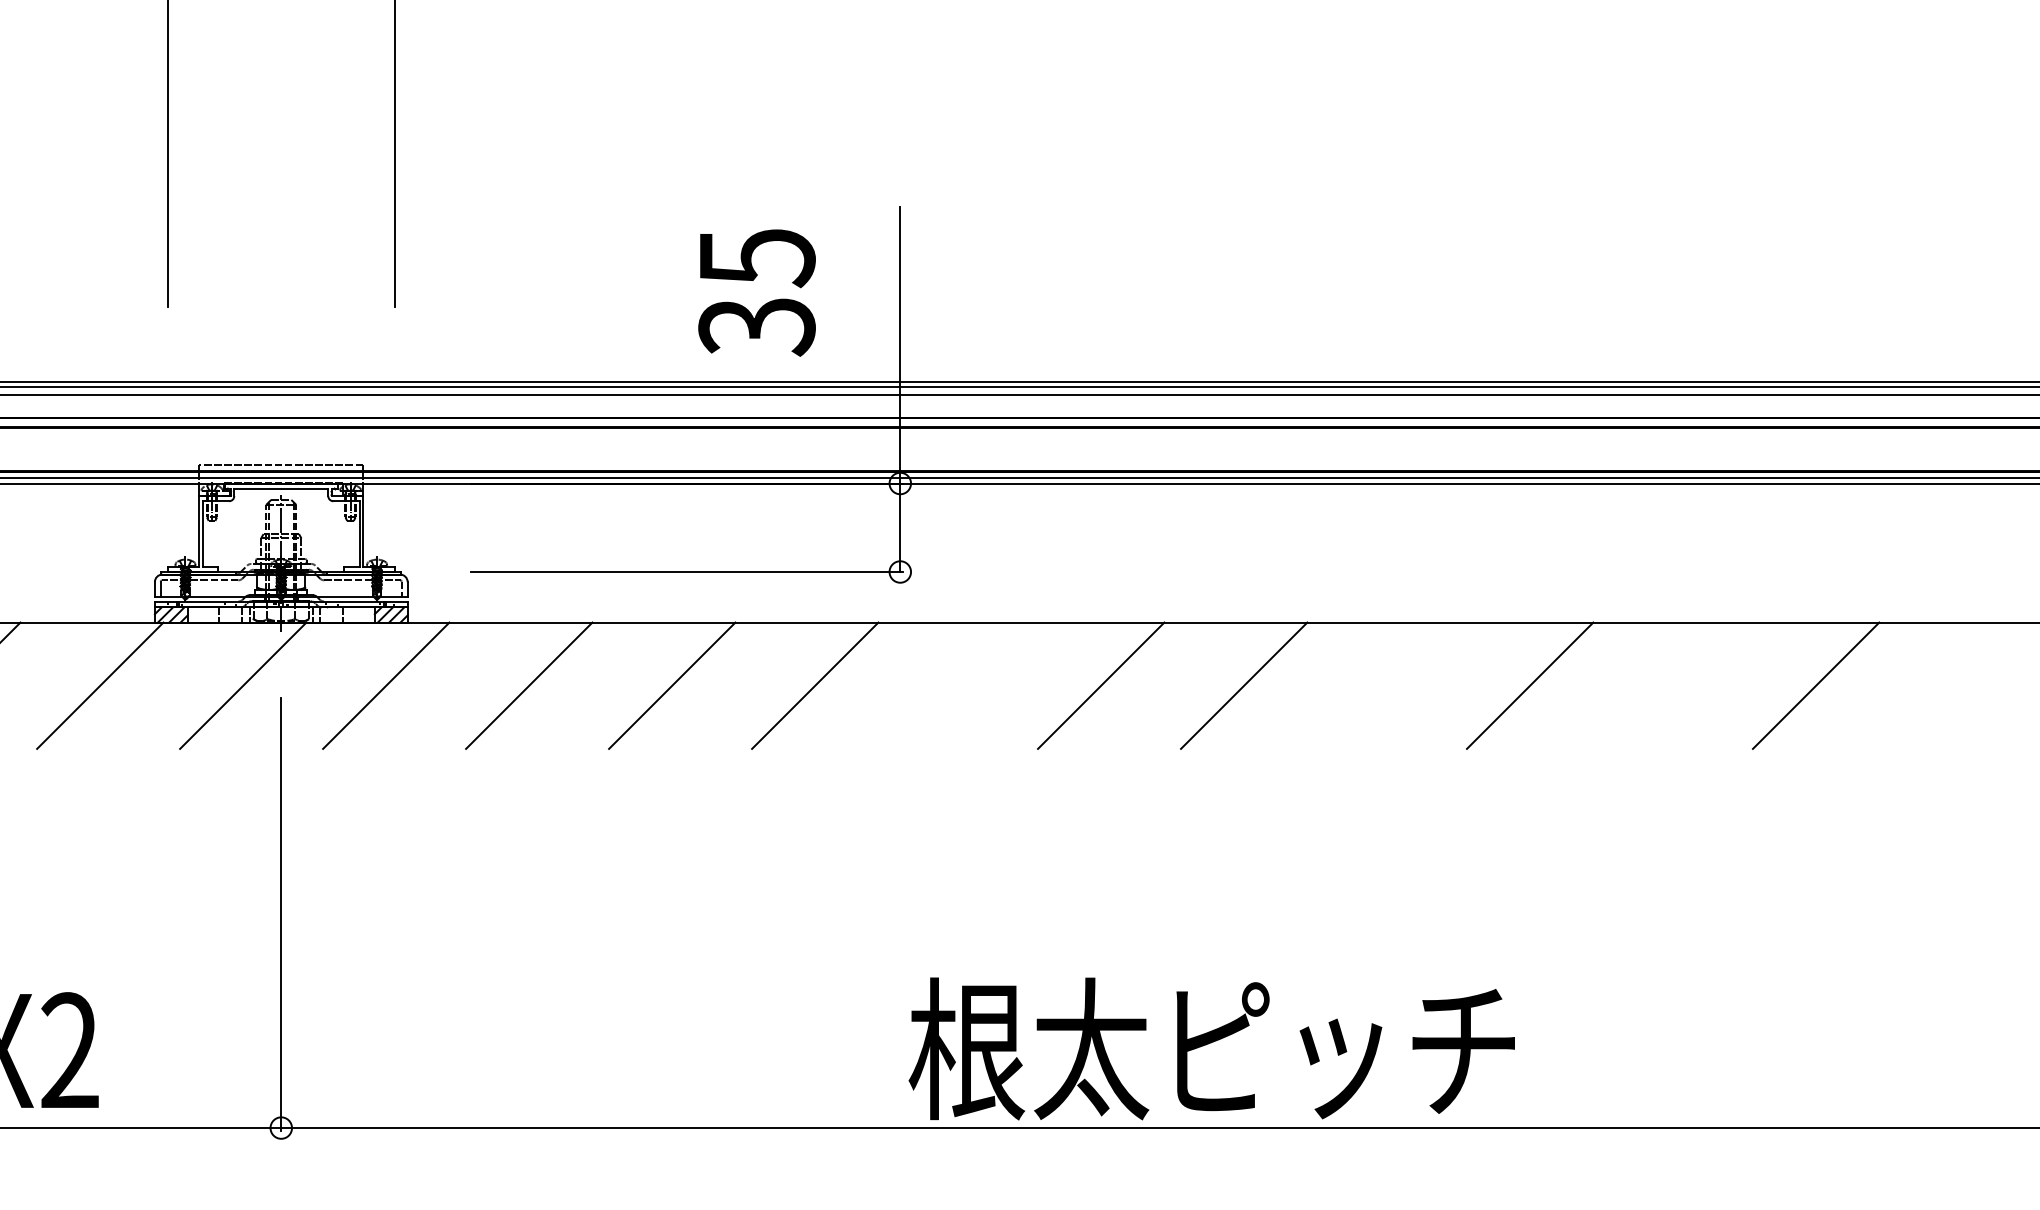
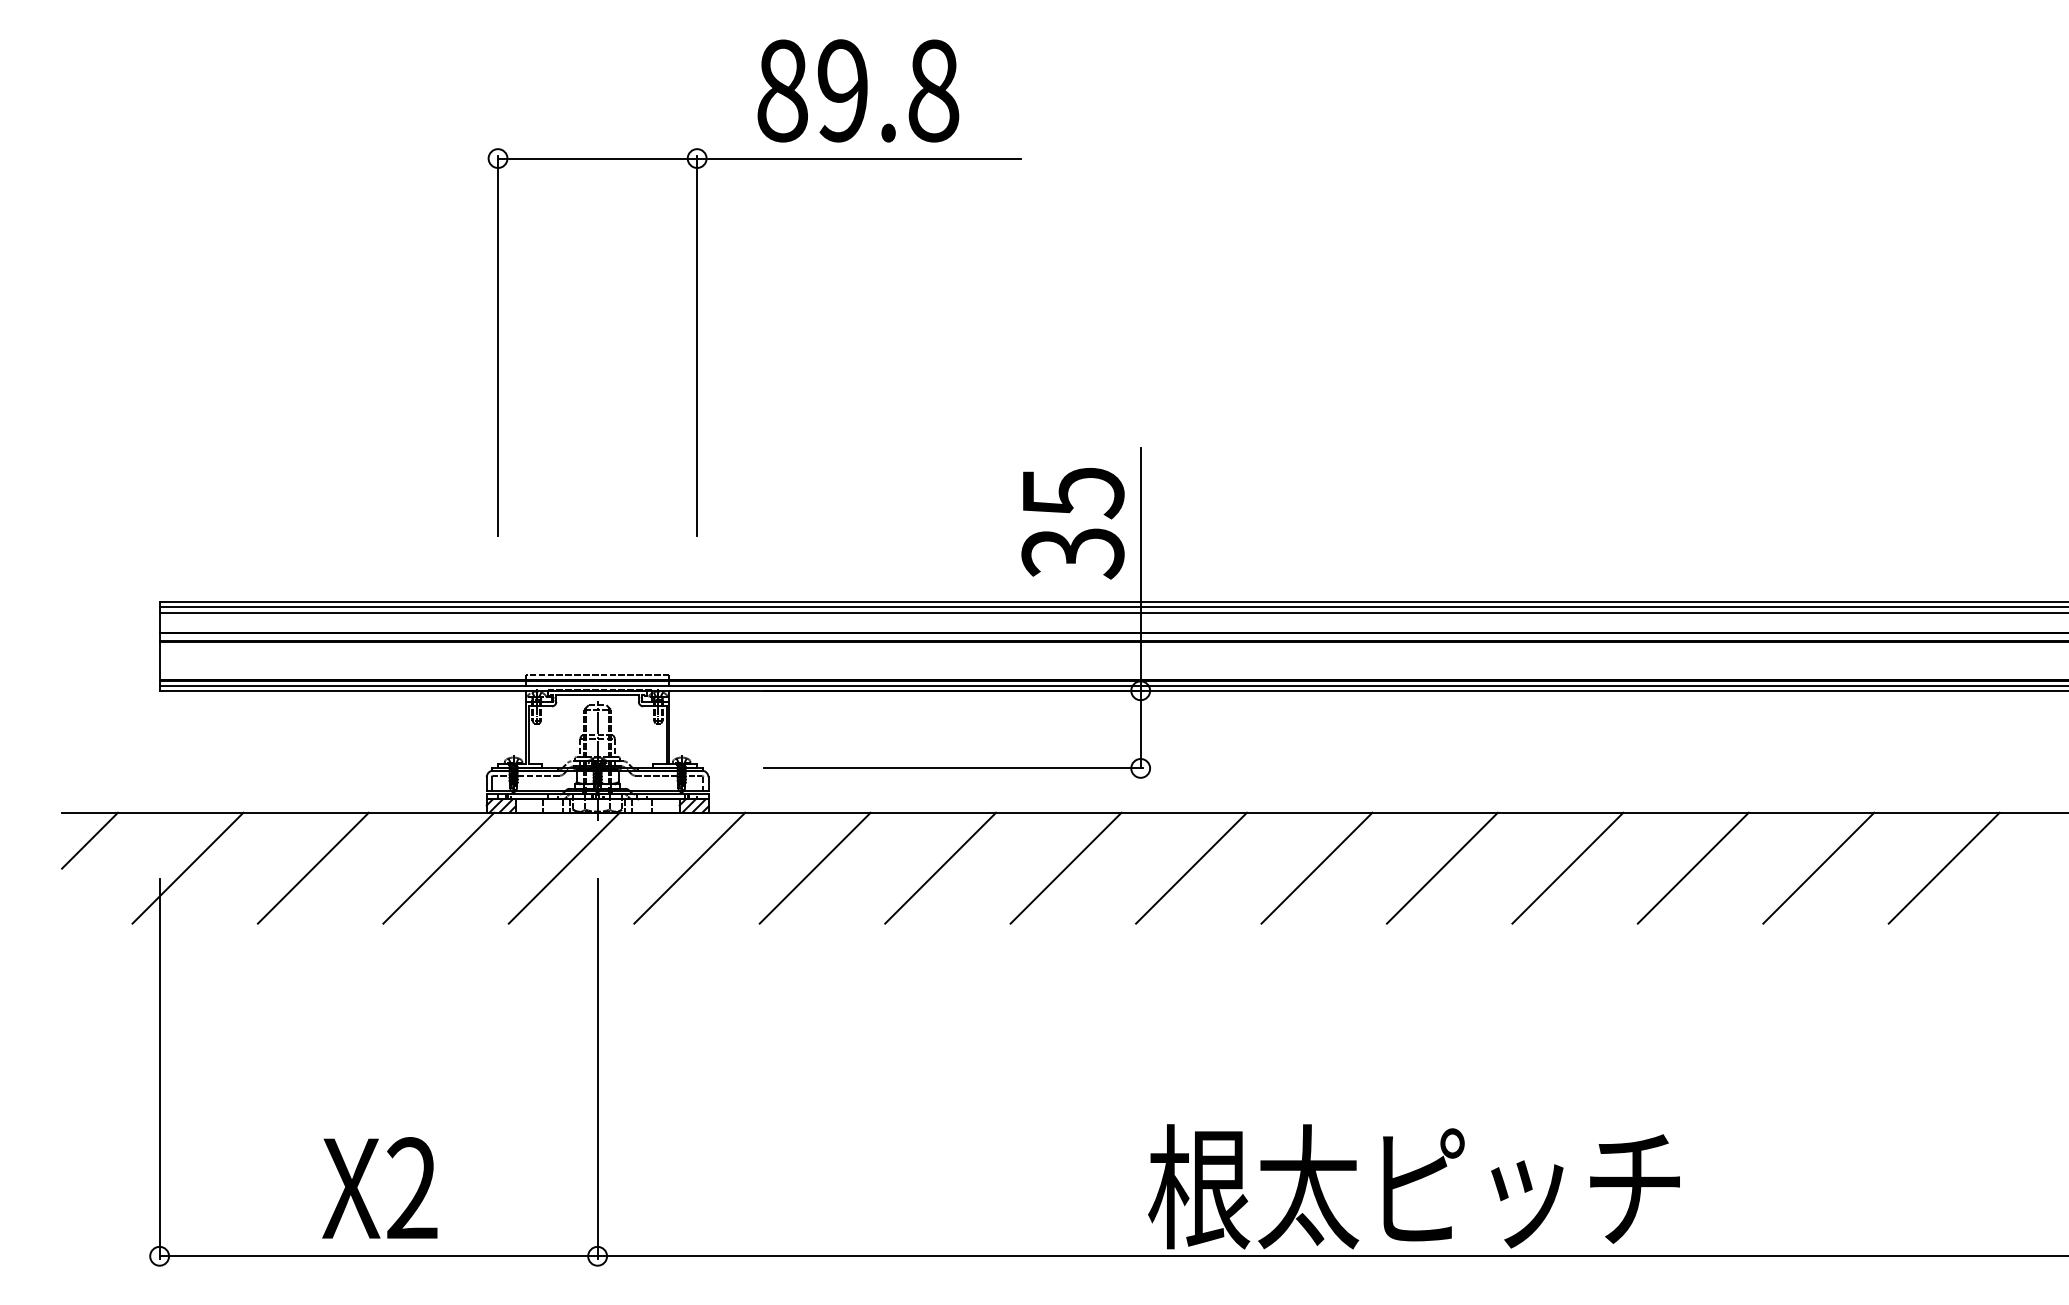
text: (756, 292) -> (1072, 523), moved
line: (958, 684) -> (1191, 867), added
line: (1386, 684) -> (1567, 867), added
line: (1672, 684) -> (1818, 867), added

